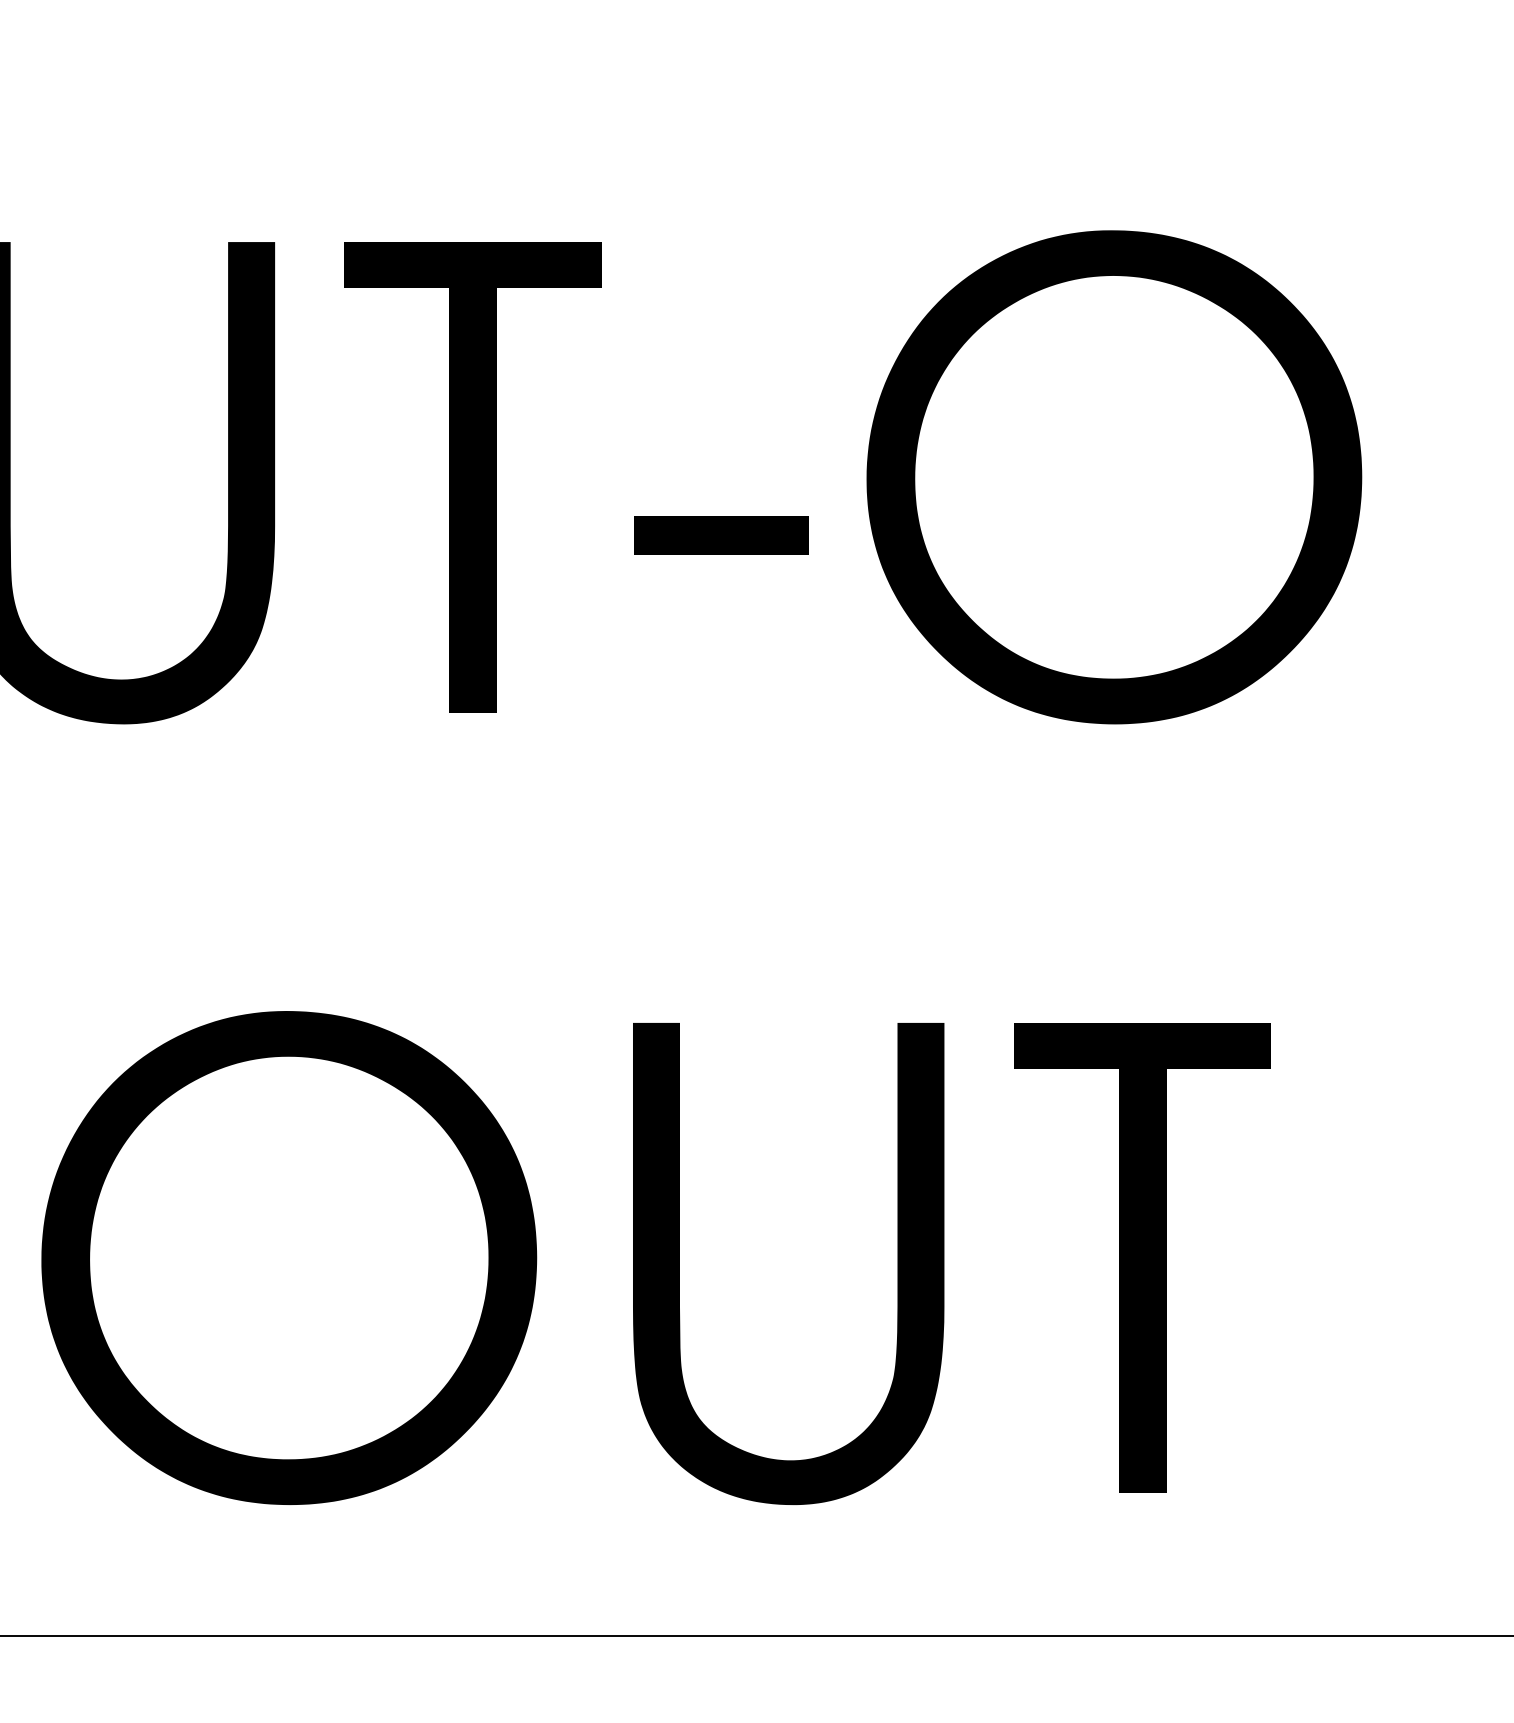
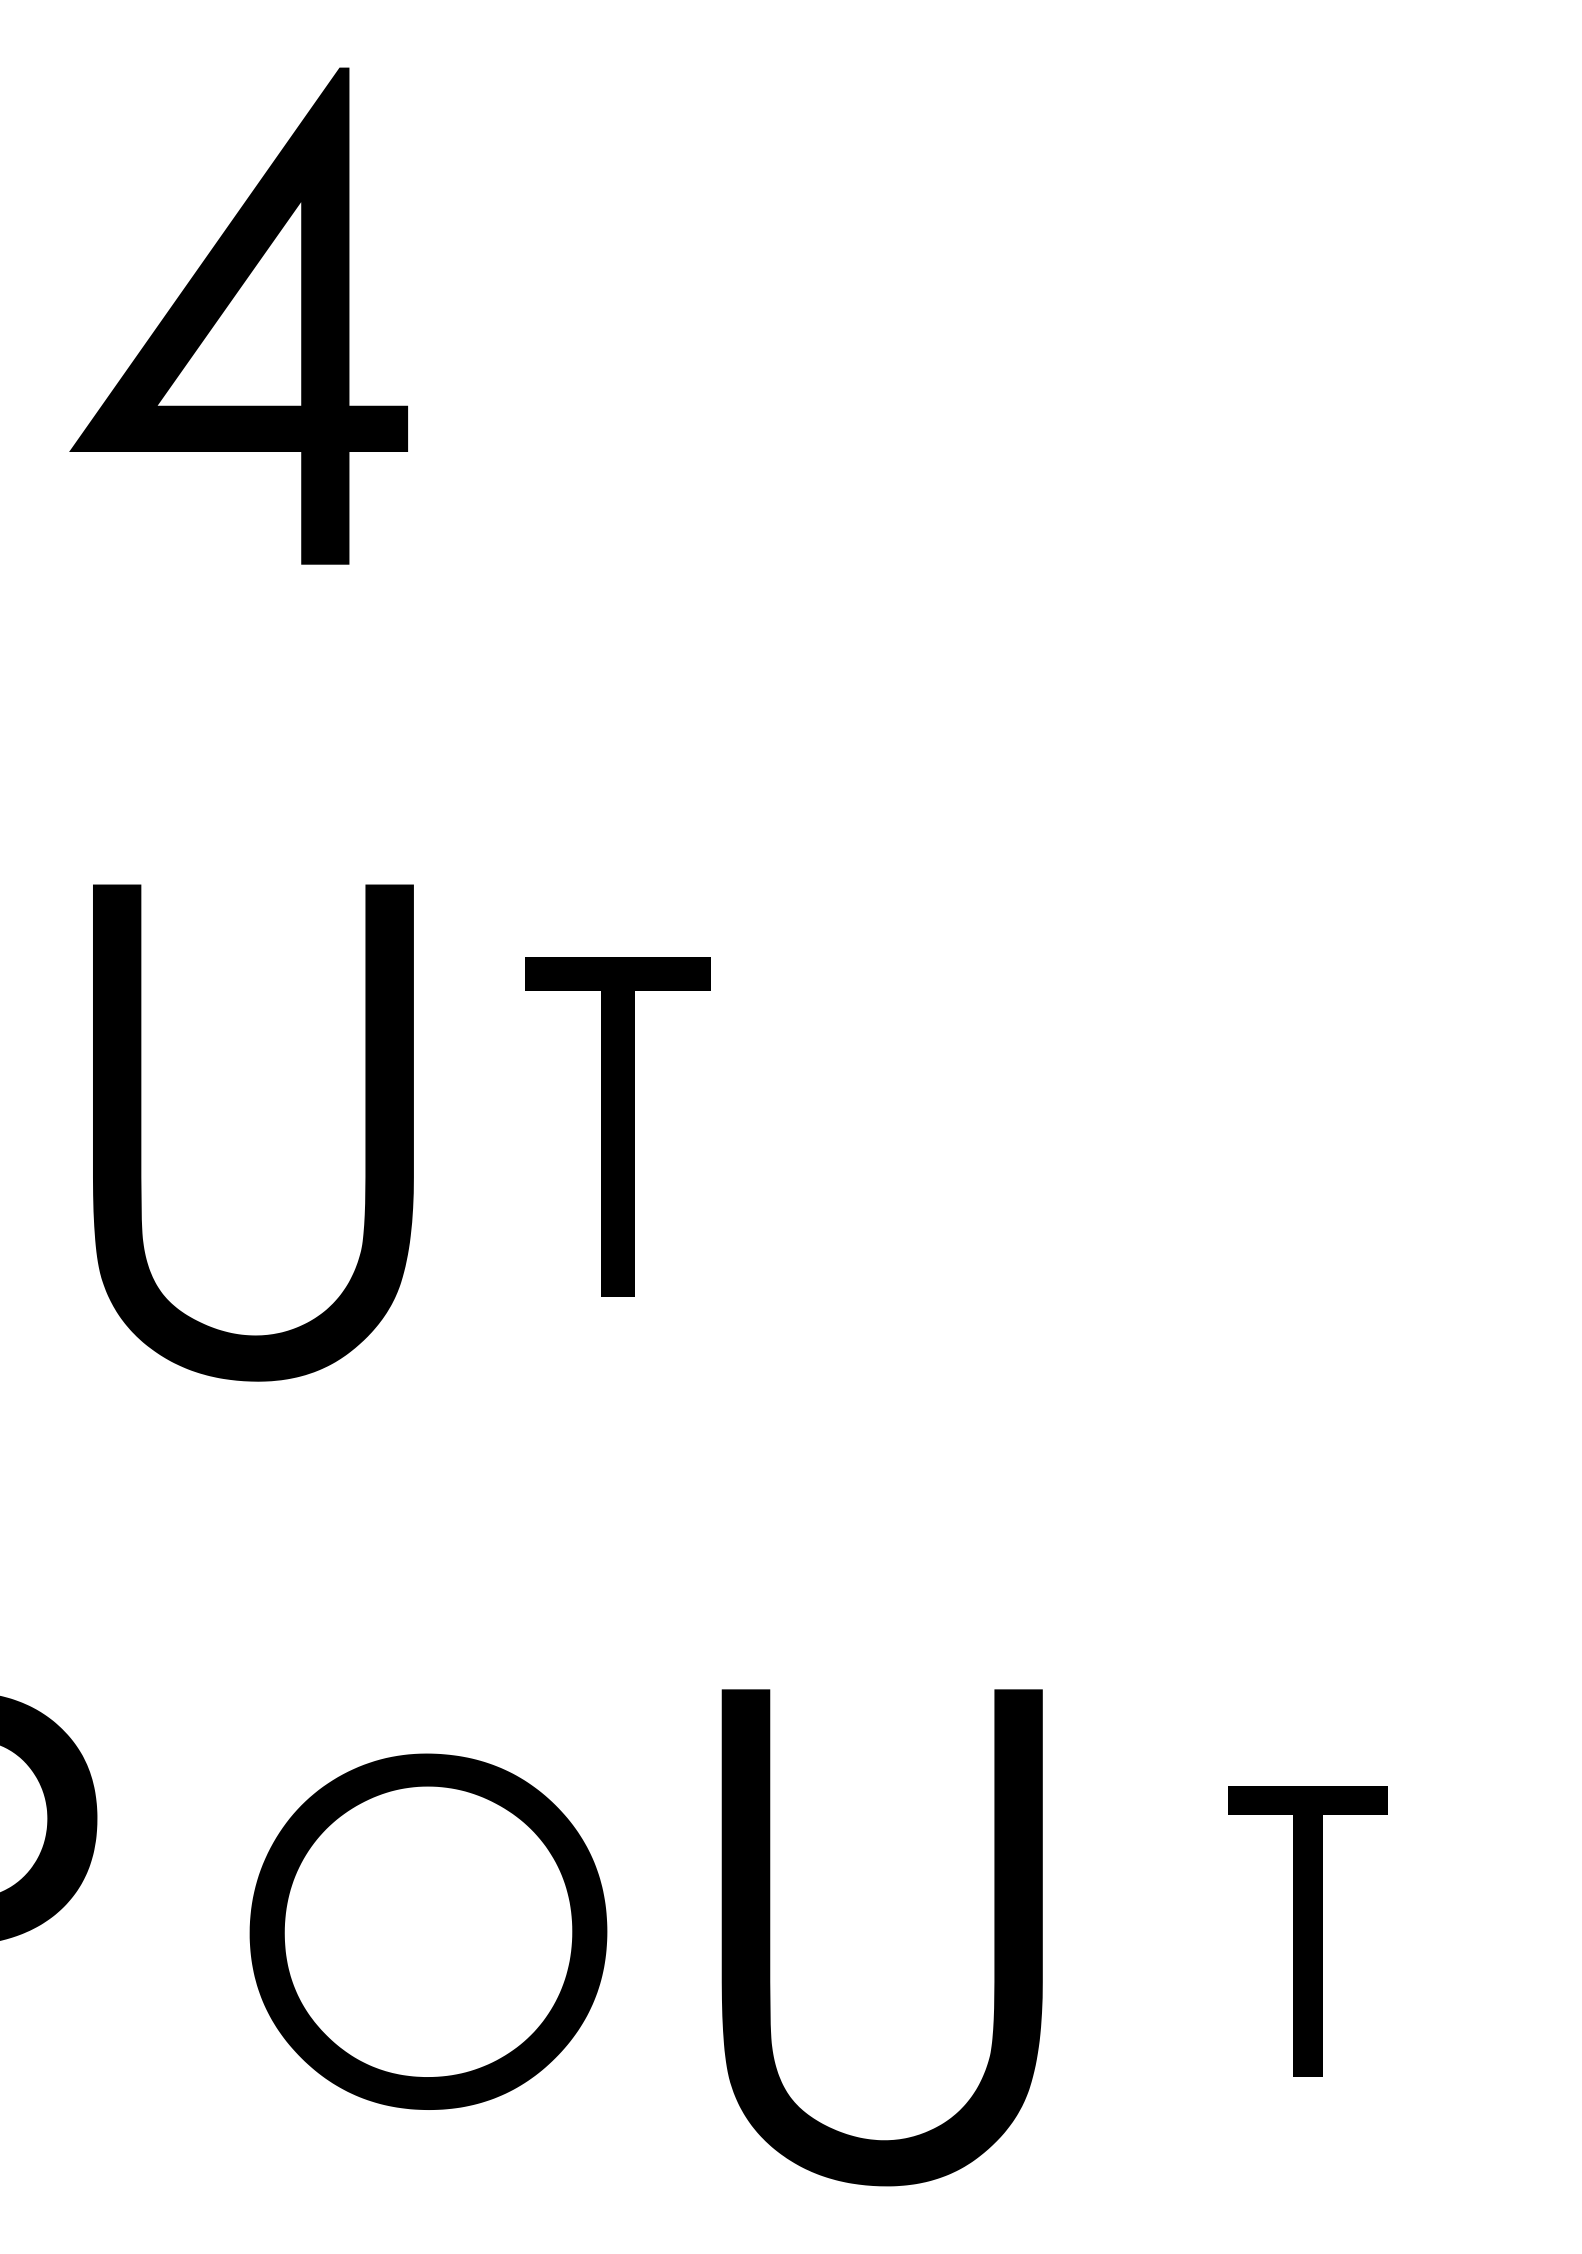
part: (472, 476) -> (617, 1126), size x0.7
part: (1113, 476) -> (1278, 1126), removed
fill: (720, 535) -> (873, 1187), removed
part: (289, 1257) -> (428, 1931), size x0.7
part: (1142, 1257) -> (1307, 1931), size x0.6
part: (680, 1263) -> (770, 1937), moved

